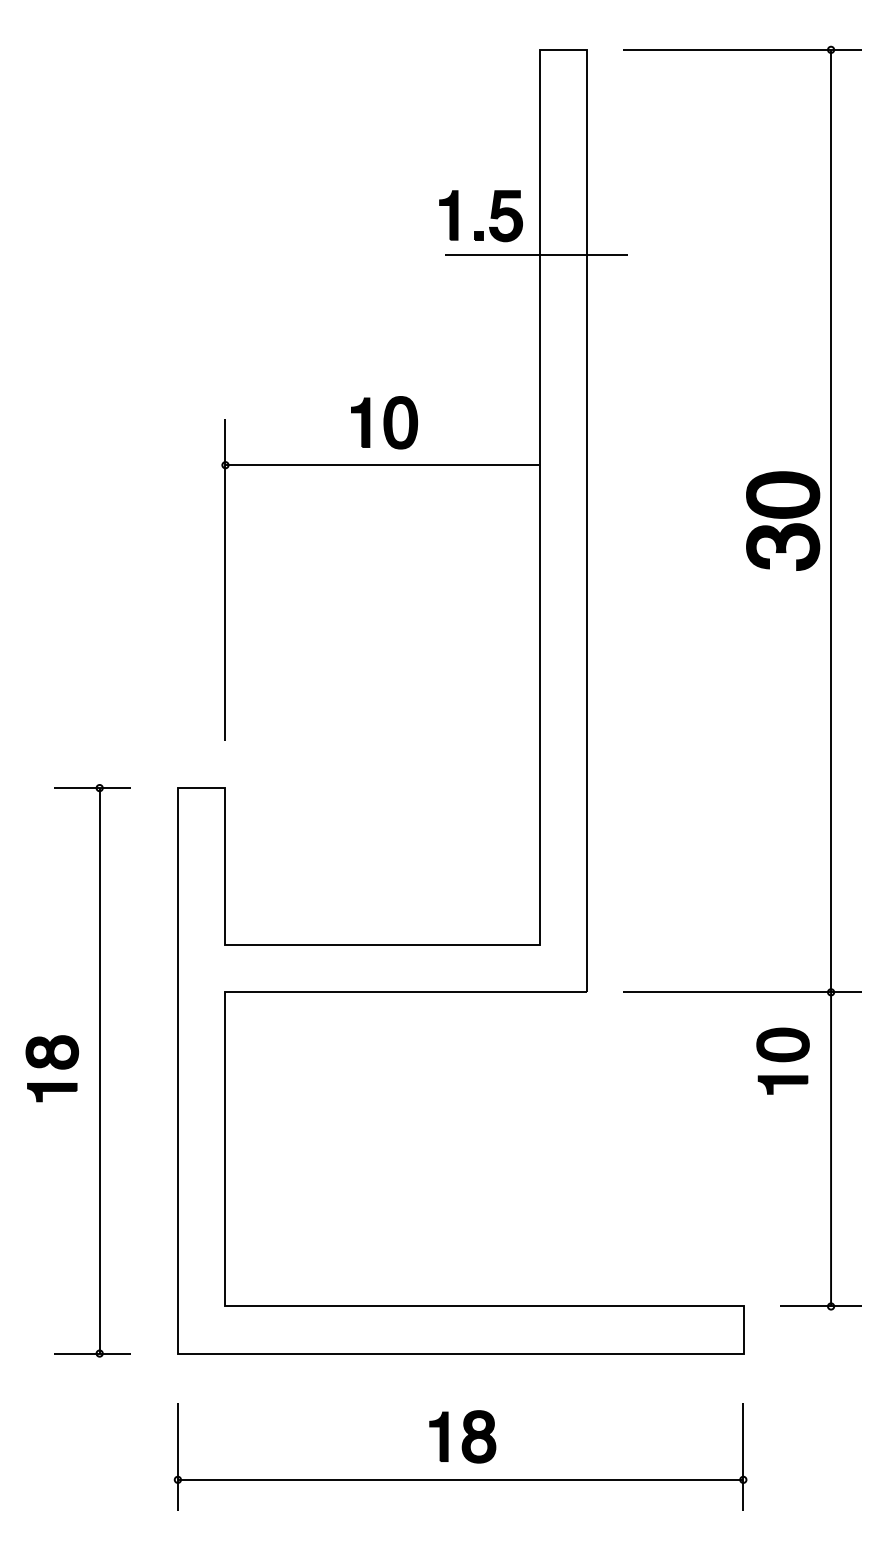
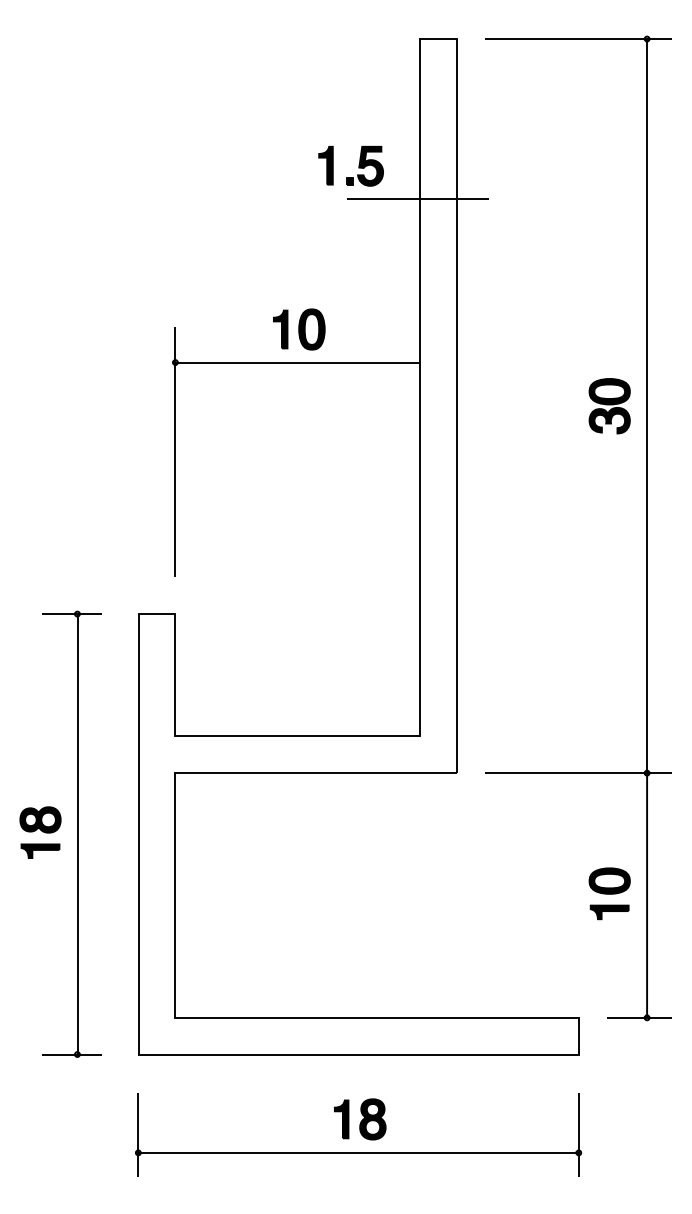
part: (490, 216) -> (358, 166), moved
part: (782, 521) -> (609, 406), size x0.71
part: (782, 1060) -> (609, 893), moved

